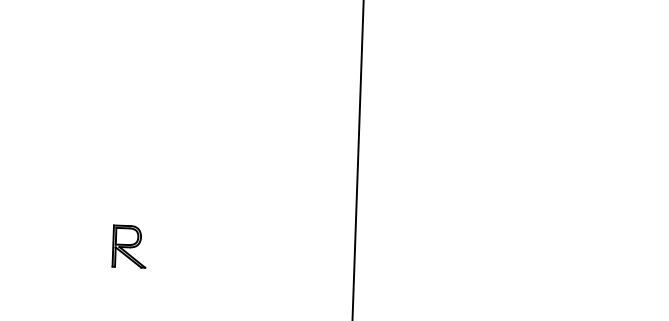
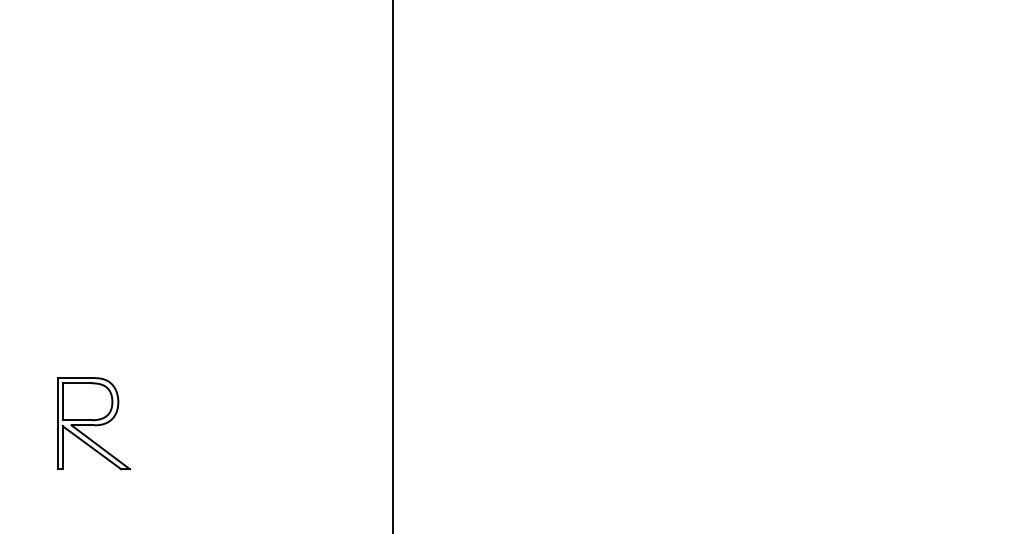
part: (129, 246) -> (93, 423), size x1.67

